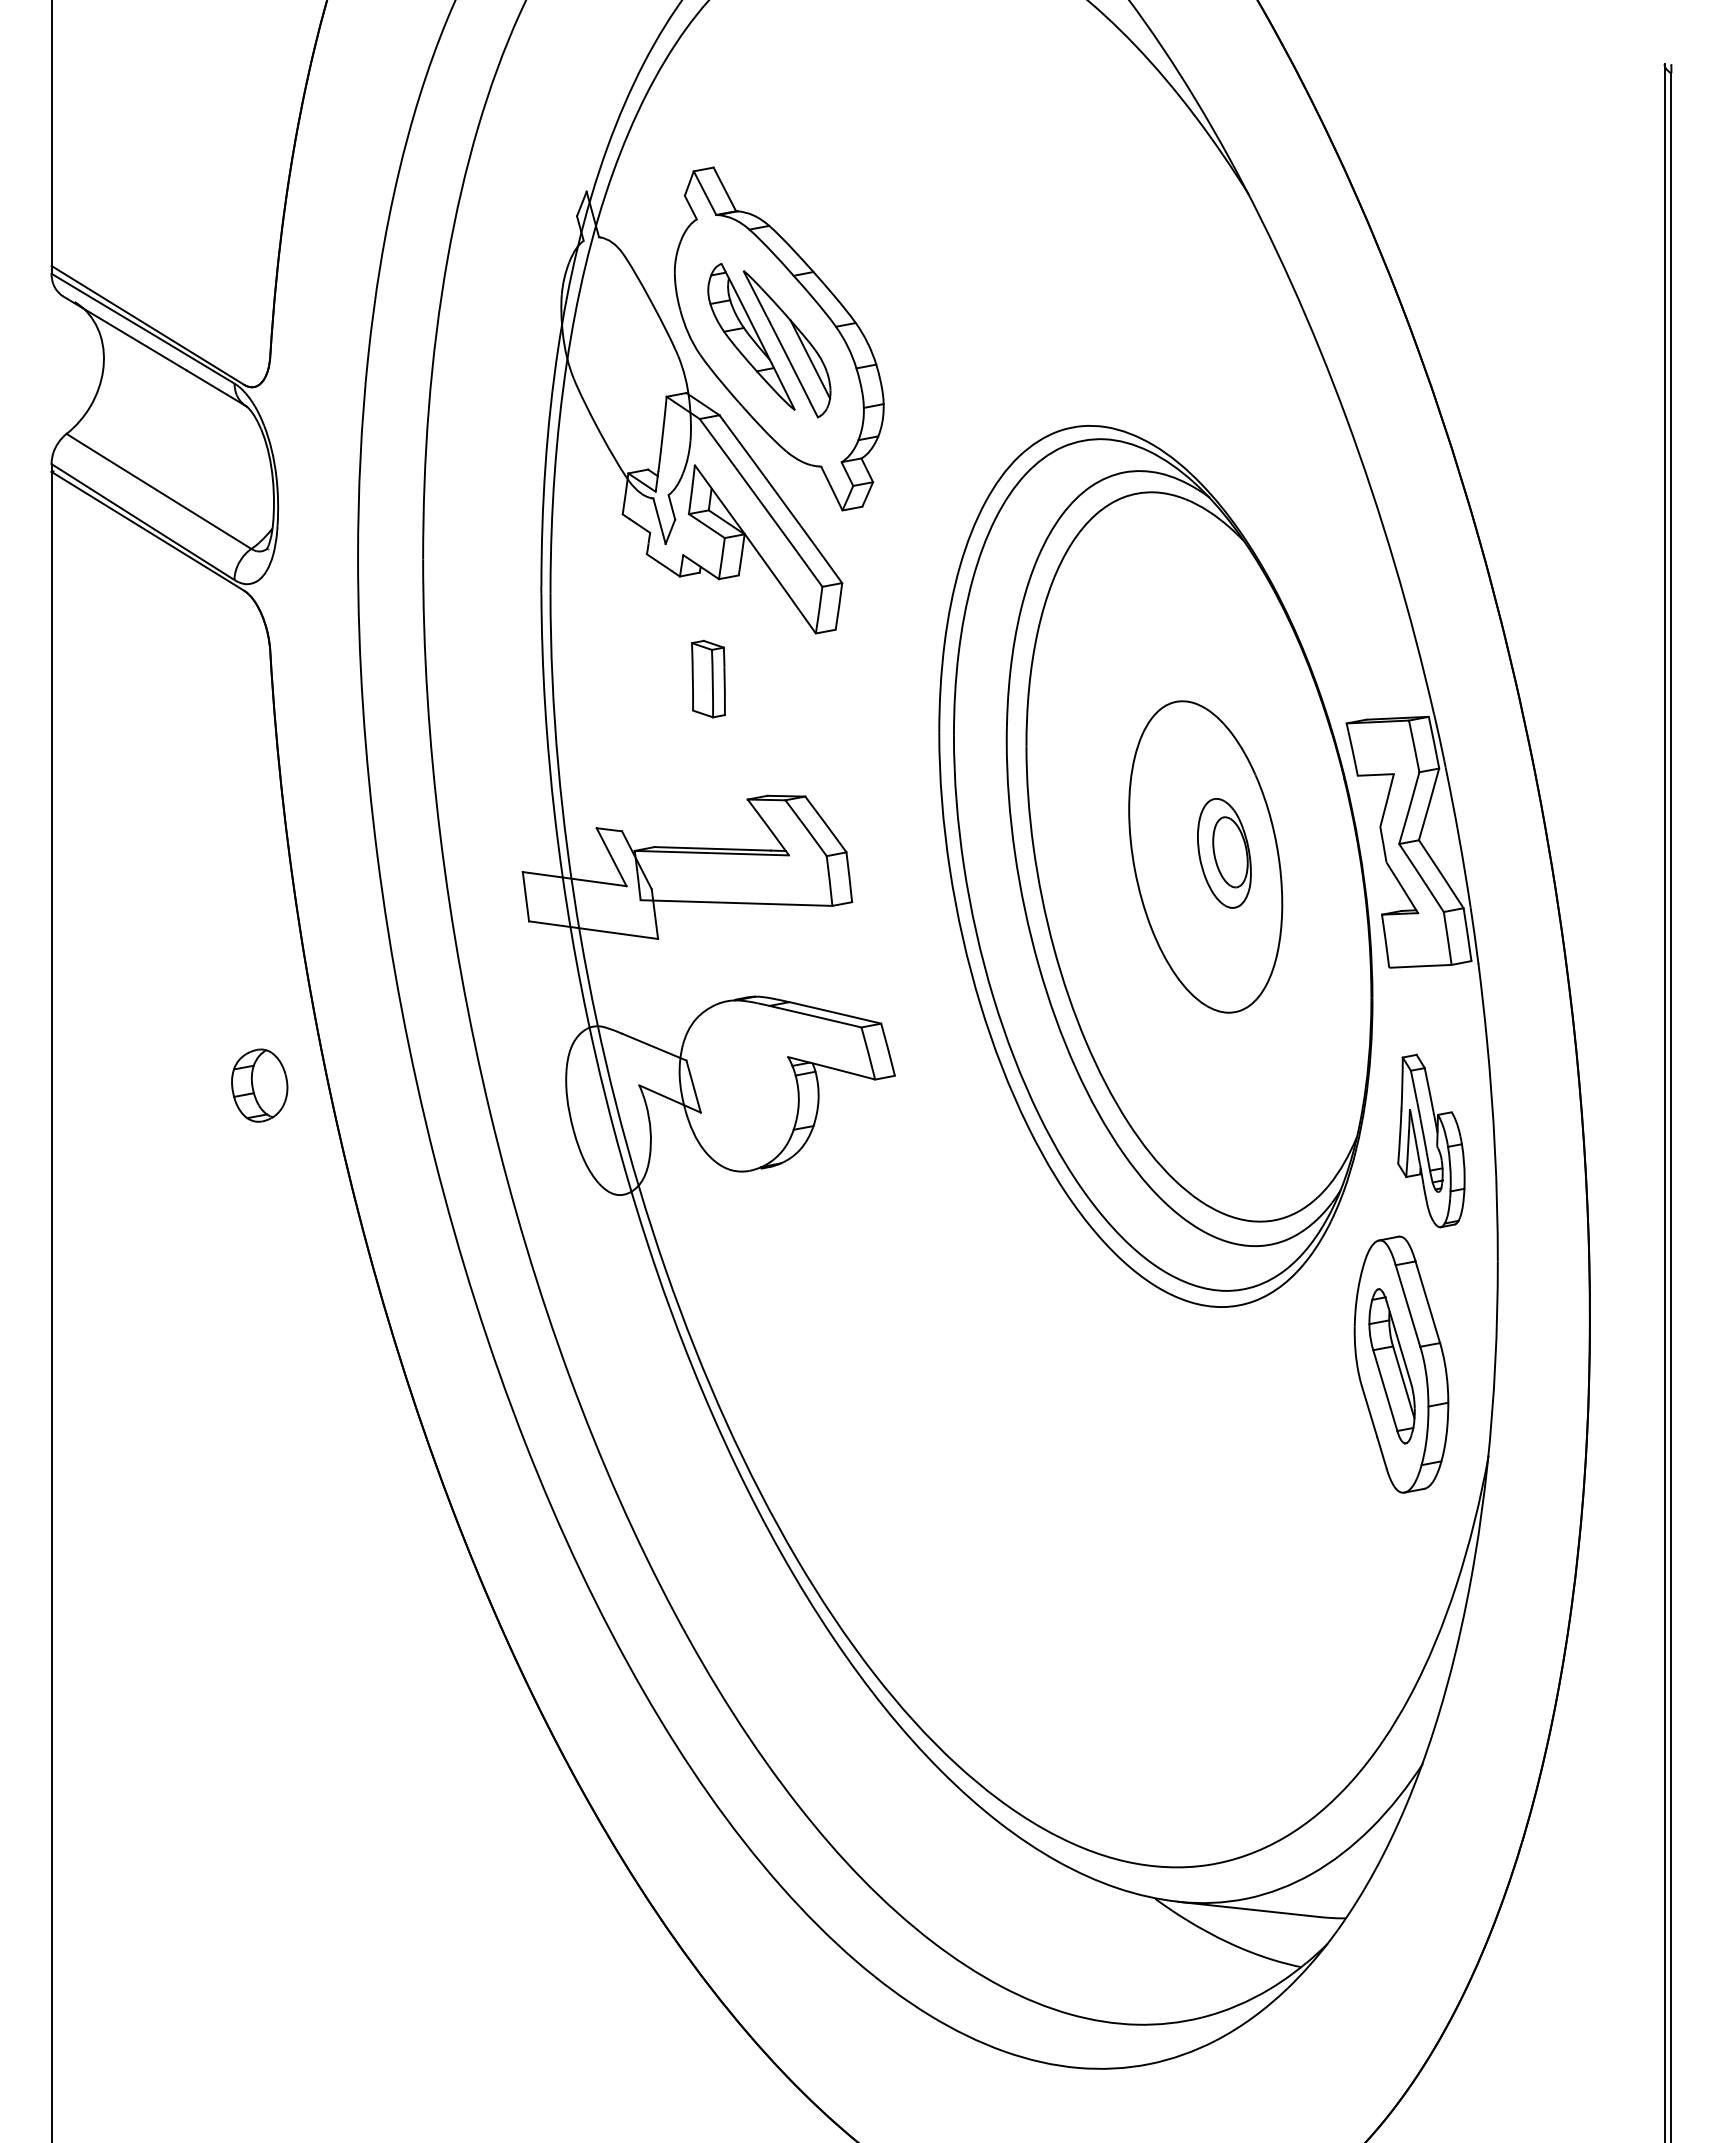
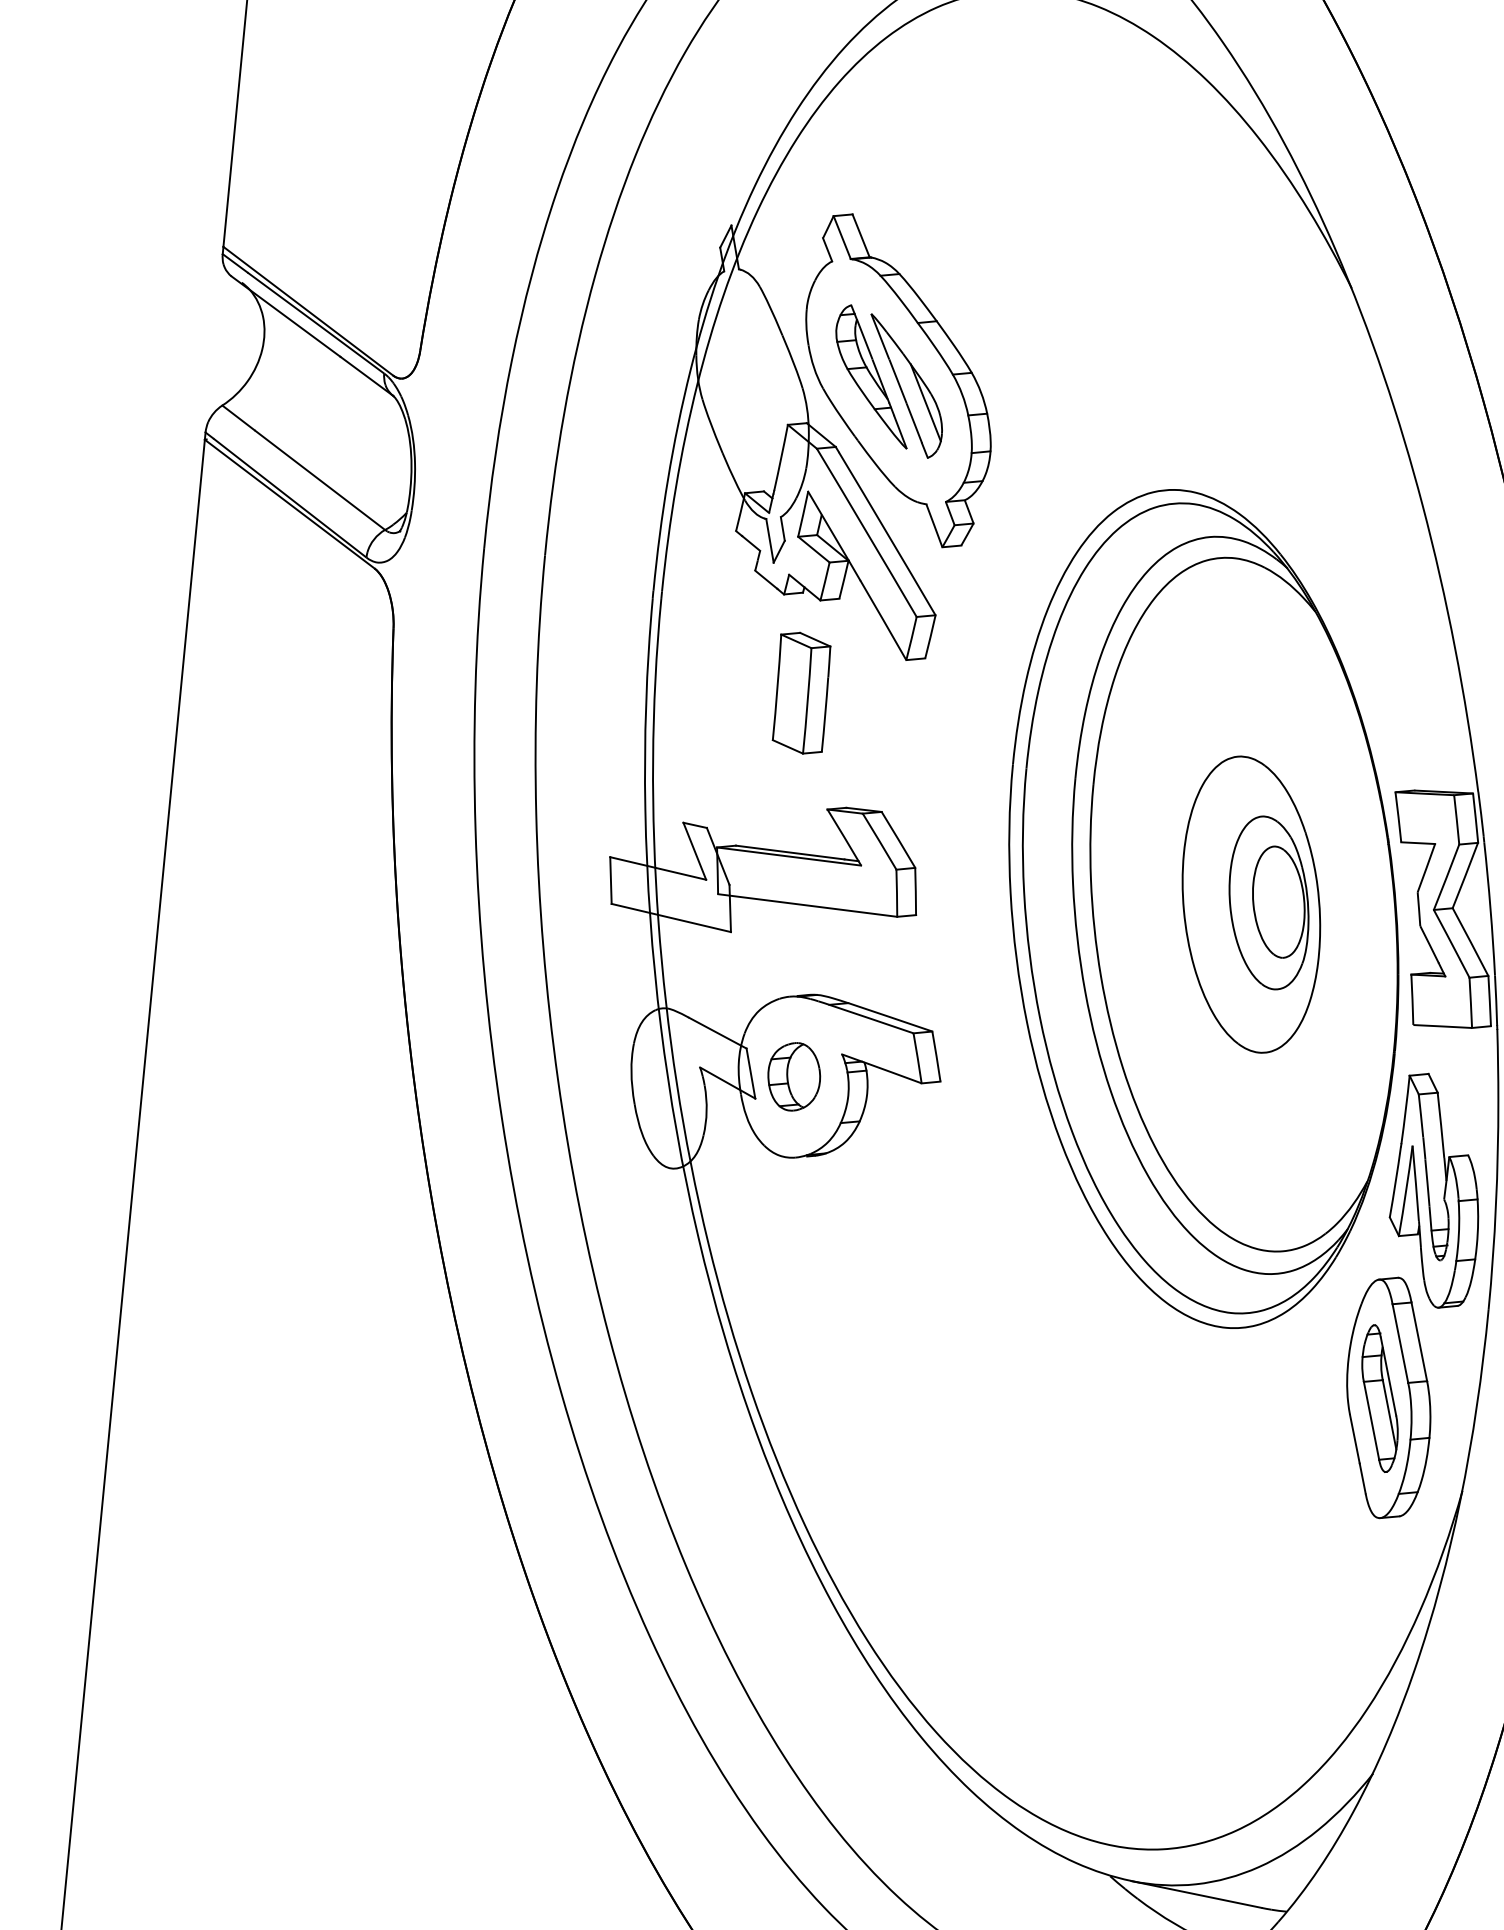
part: (708, 678) -> (801, 692), size x1.67
part: (1224, 853) -> (1269, 903), size x1.67
part: (259, 1085) -> (794, 1076), moved
part: (1431, 1140) -> (1437, 1190), size x1.43

